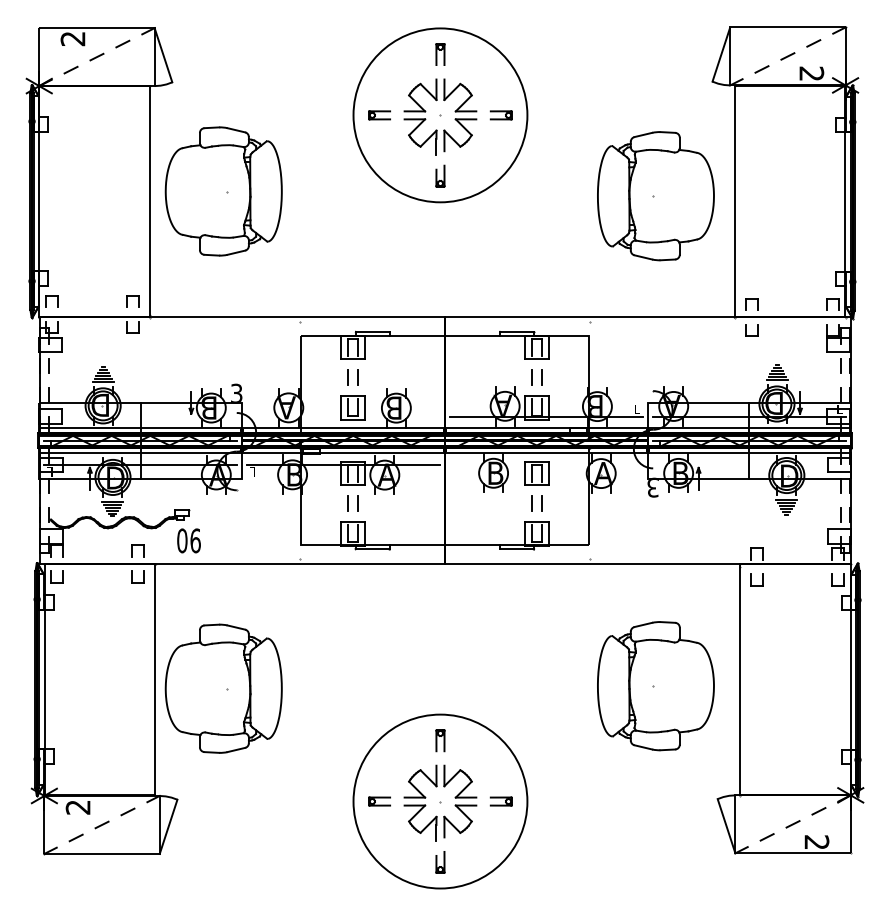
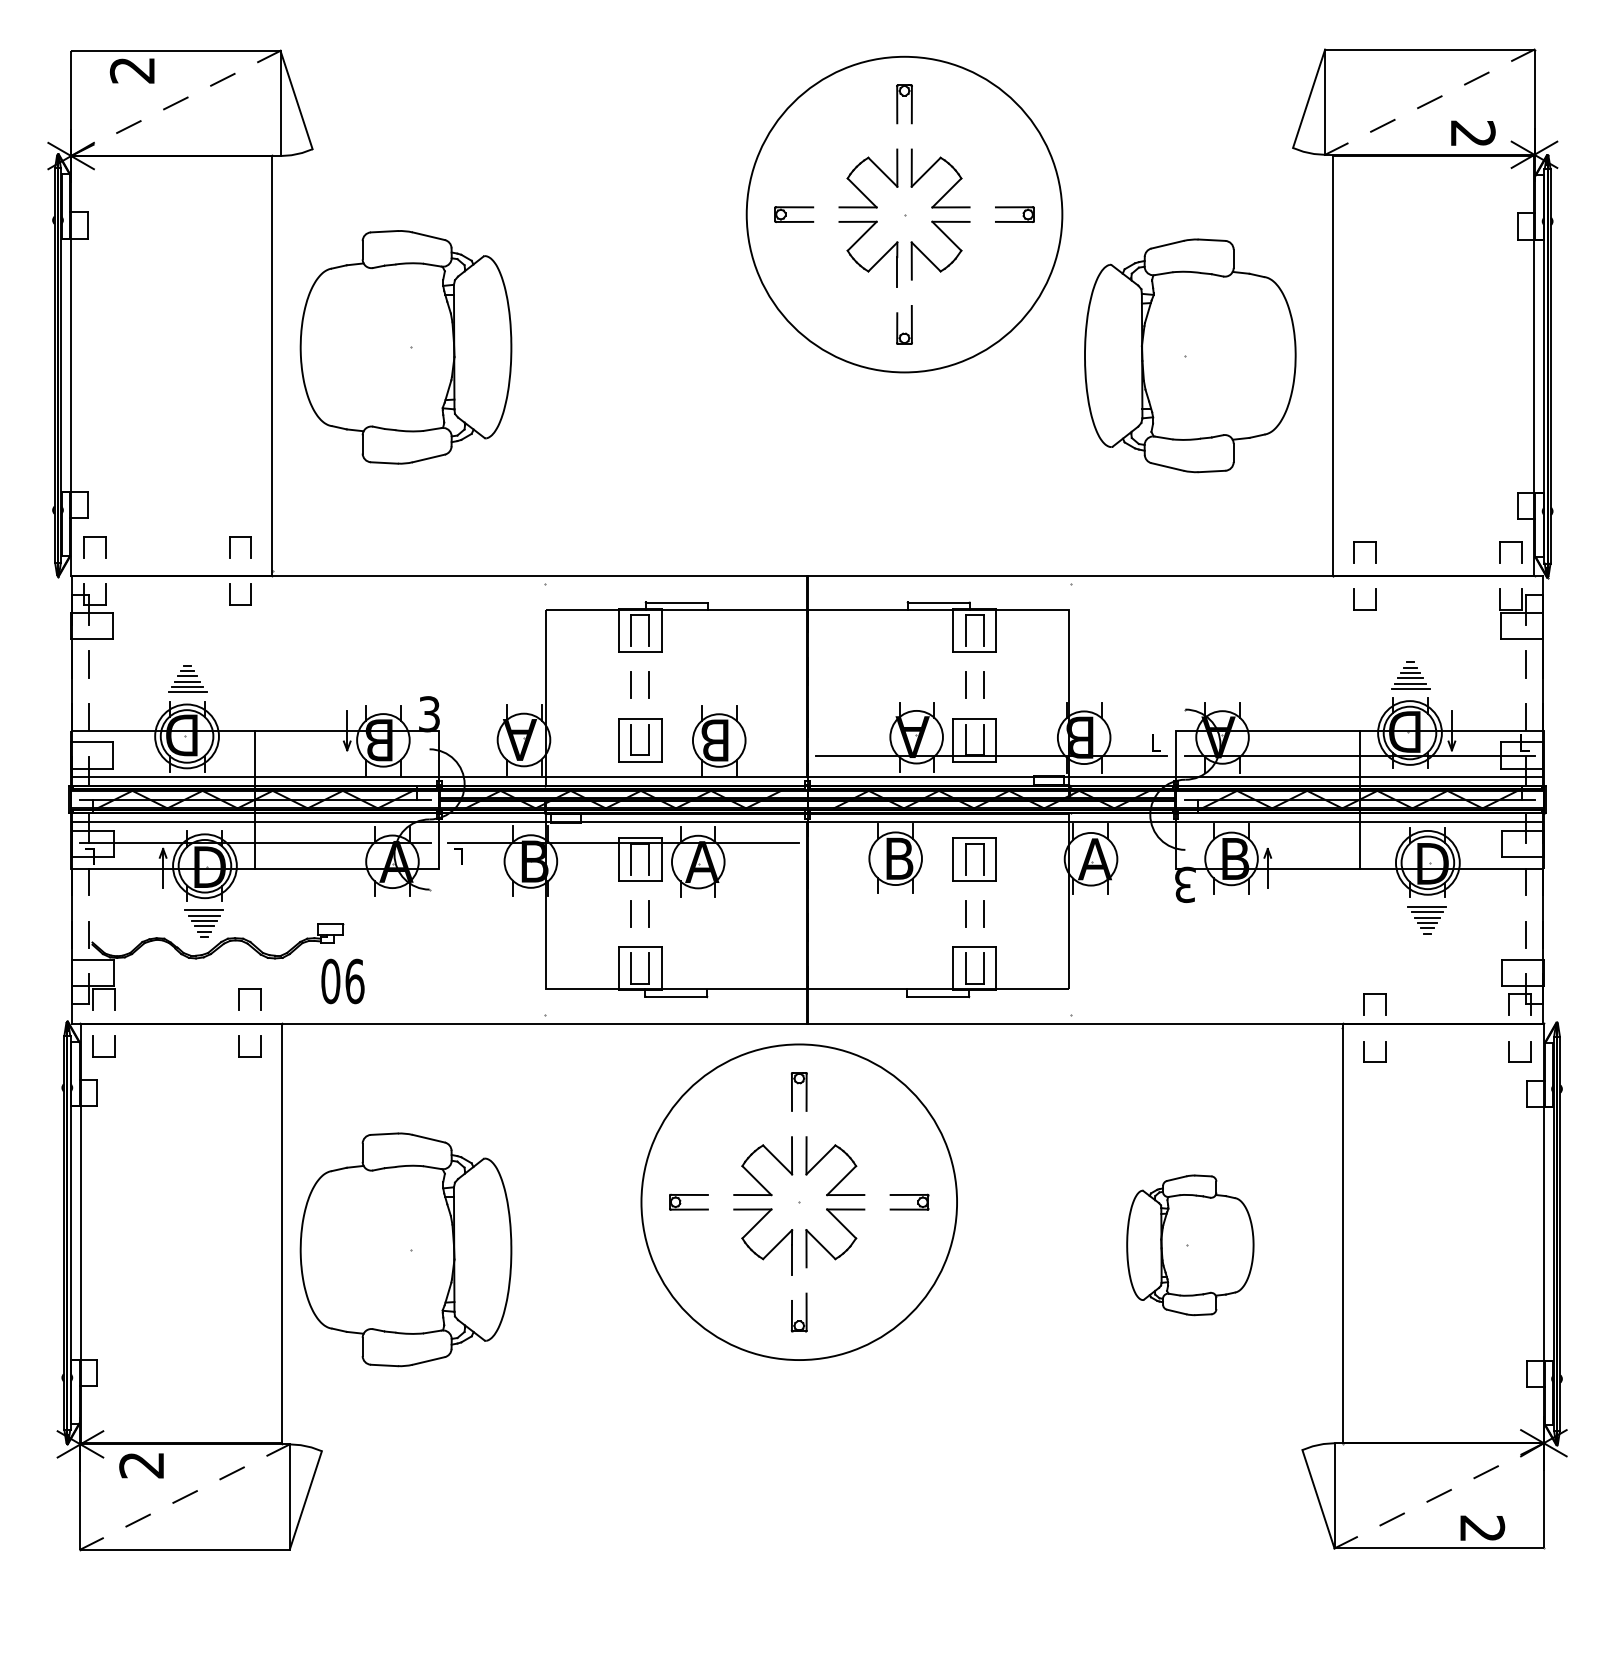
part: (440, 115) -> (904, 214), moved
part: (655, 686) -> (1189, 1245), size x0.6
part: (440, 801) -> (799, 1202), moved

